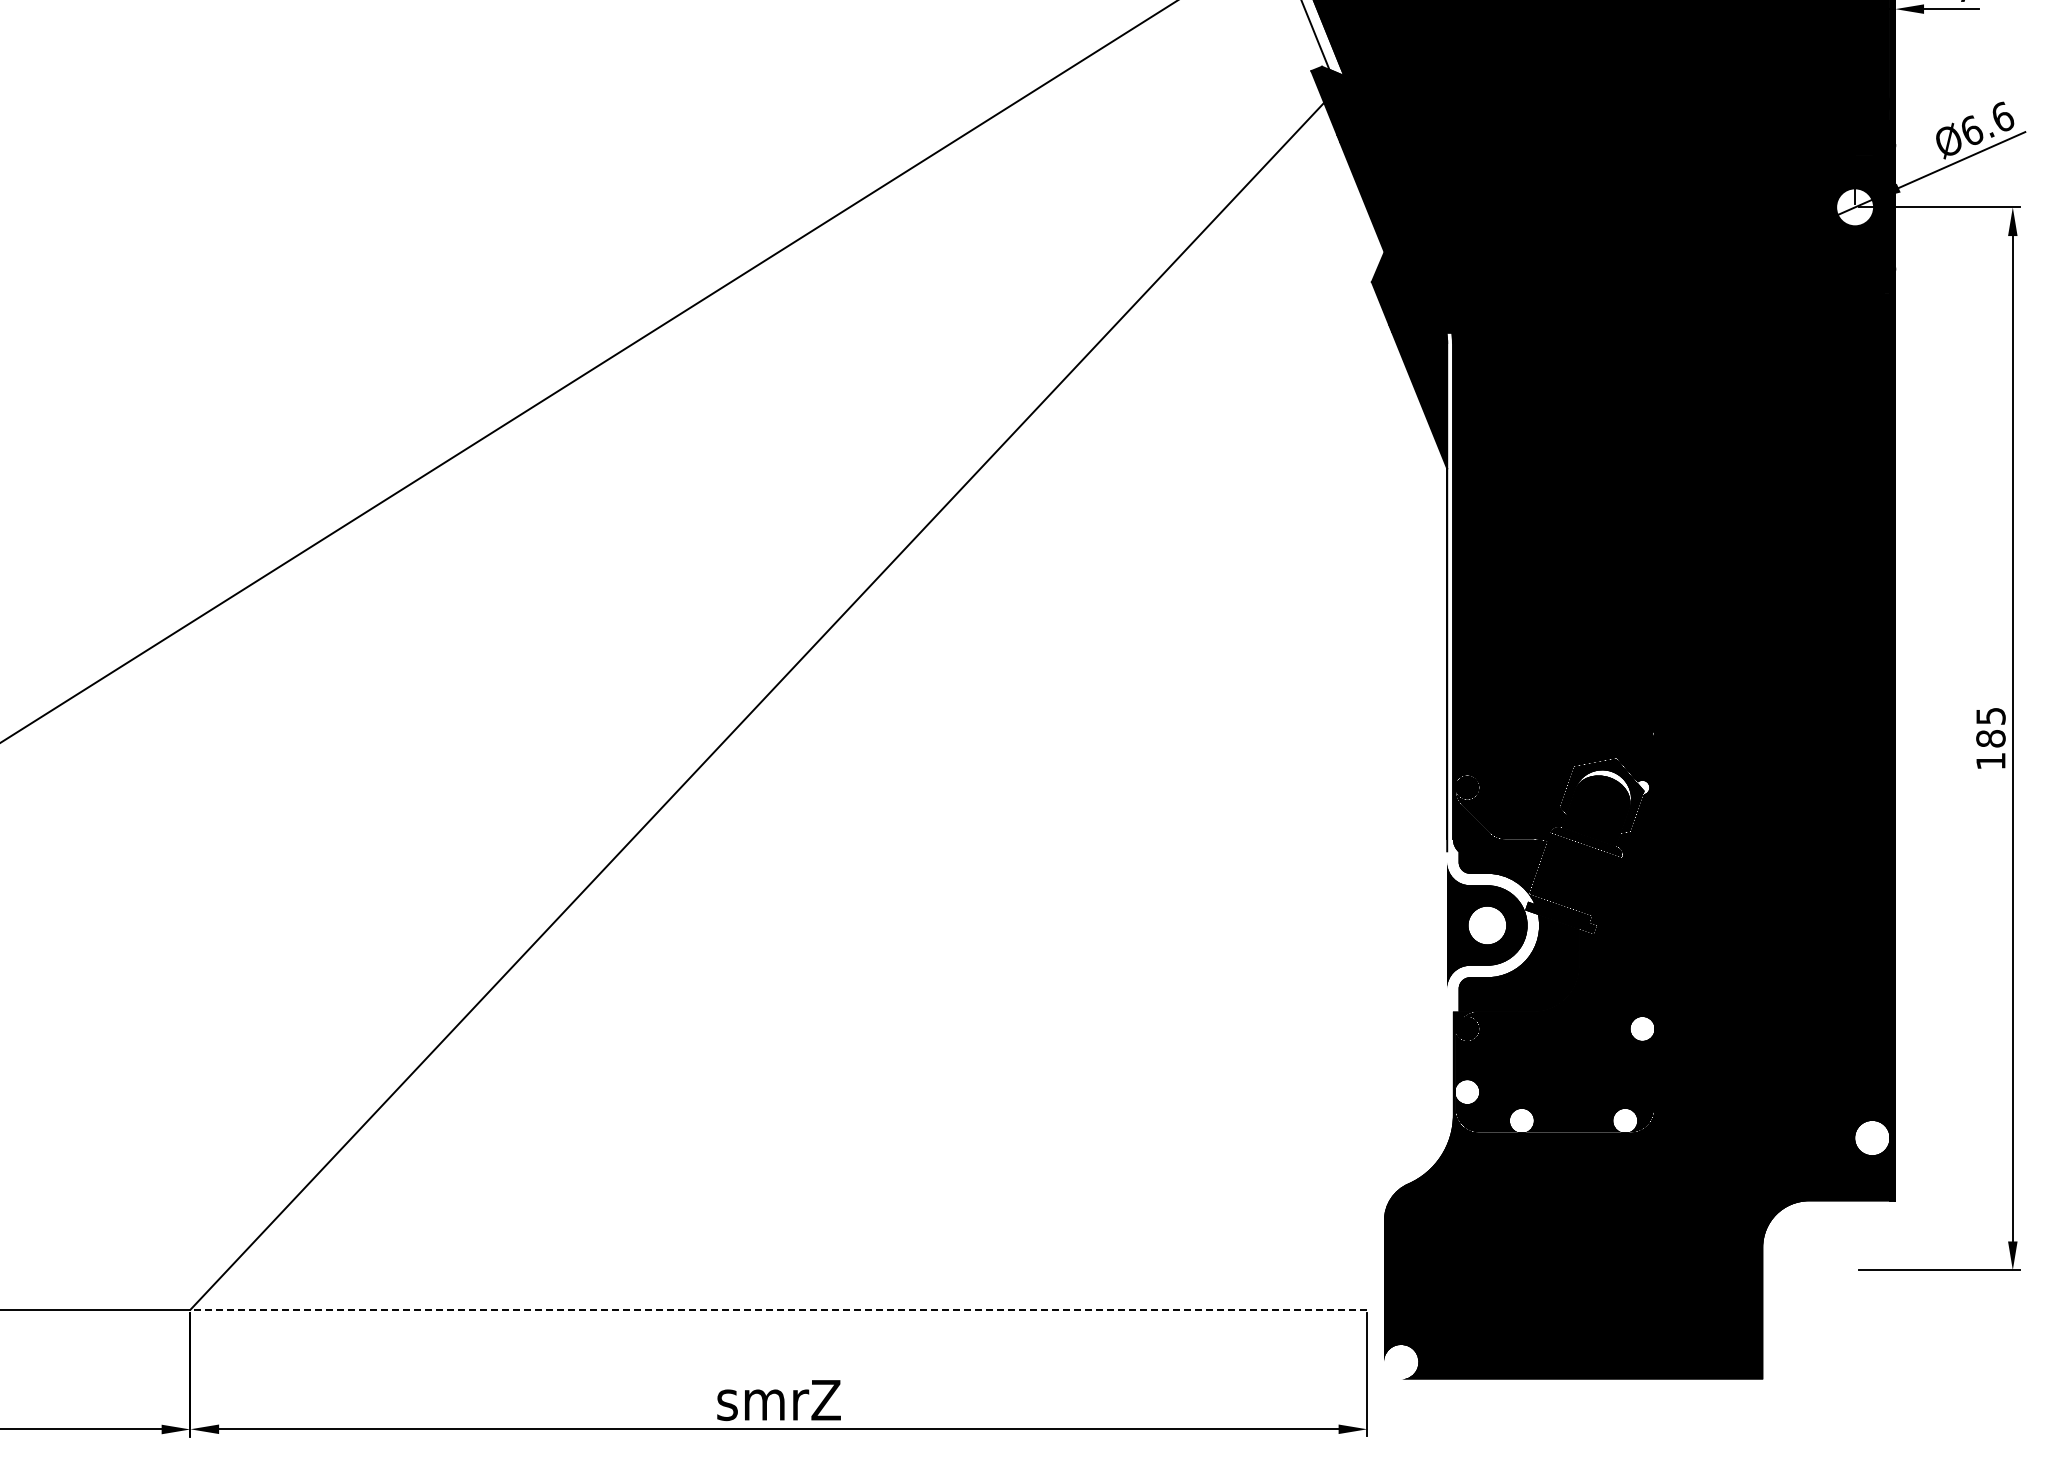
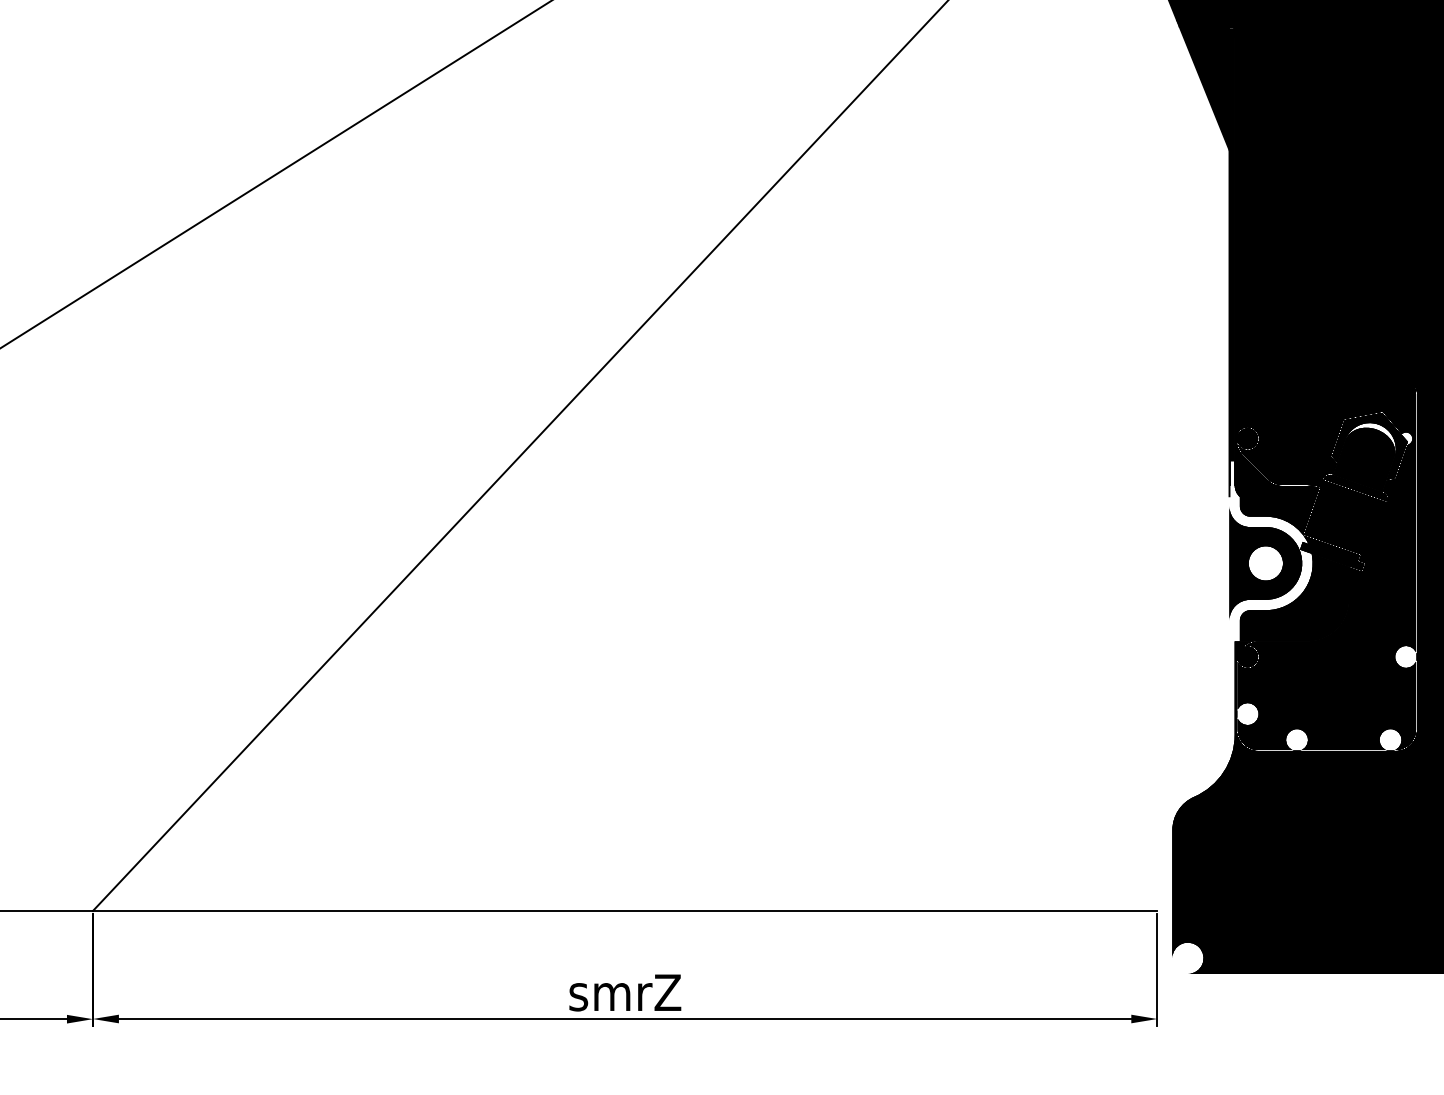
fill: (1449, 572) -> (1231, 244), added
line: (778, 1309) -> (624, 910), dashed -> solid

